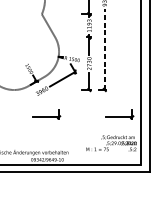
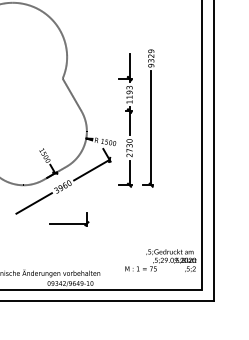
line: (104, 49) -> (151, 128), dashed -> solid
line: (21, 102) -> (33, 203), added
part: (119, 114) -> (172, 219), removed

